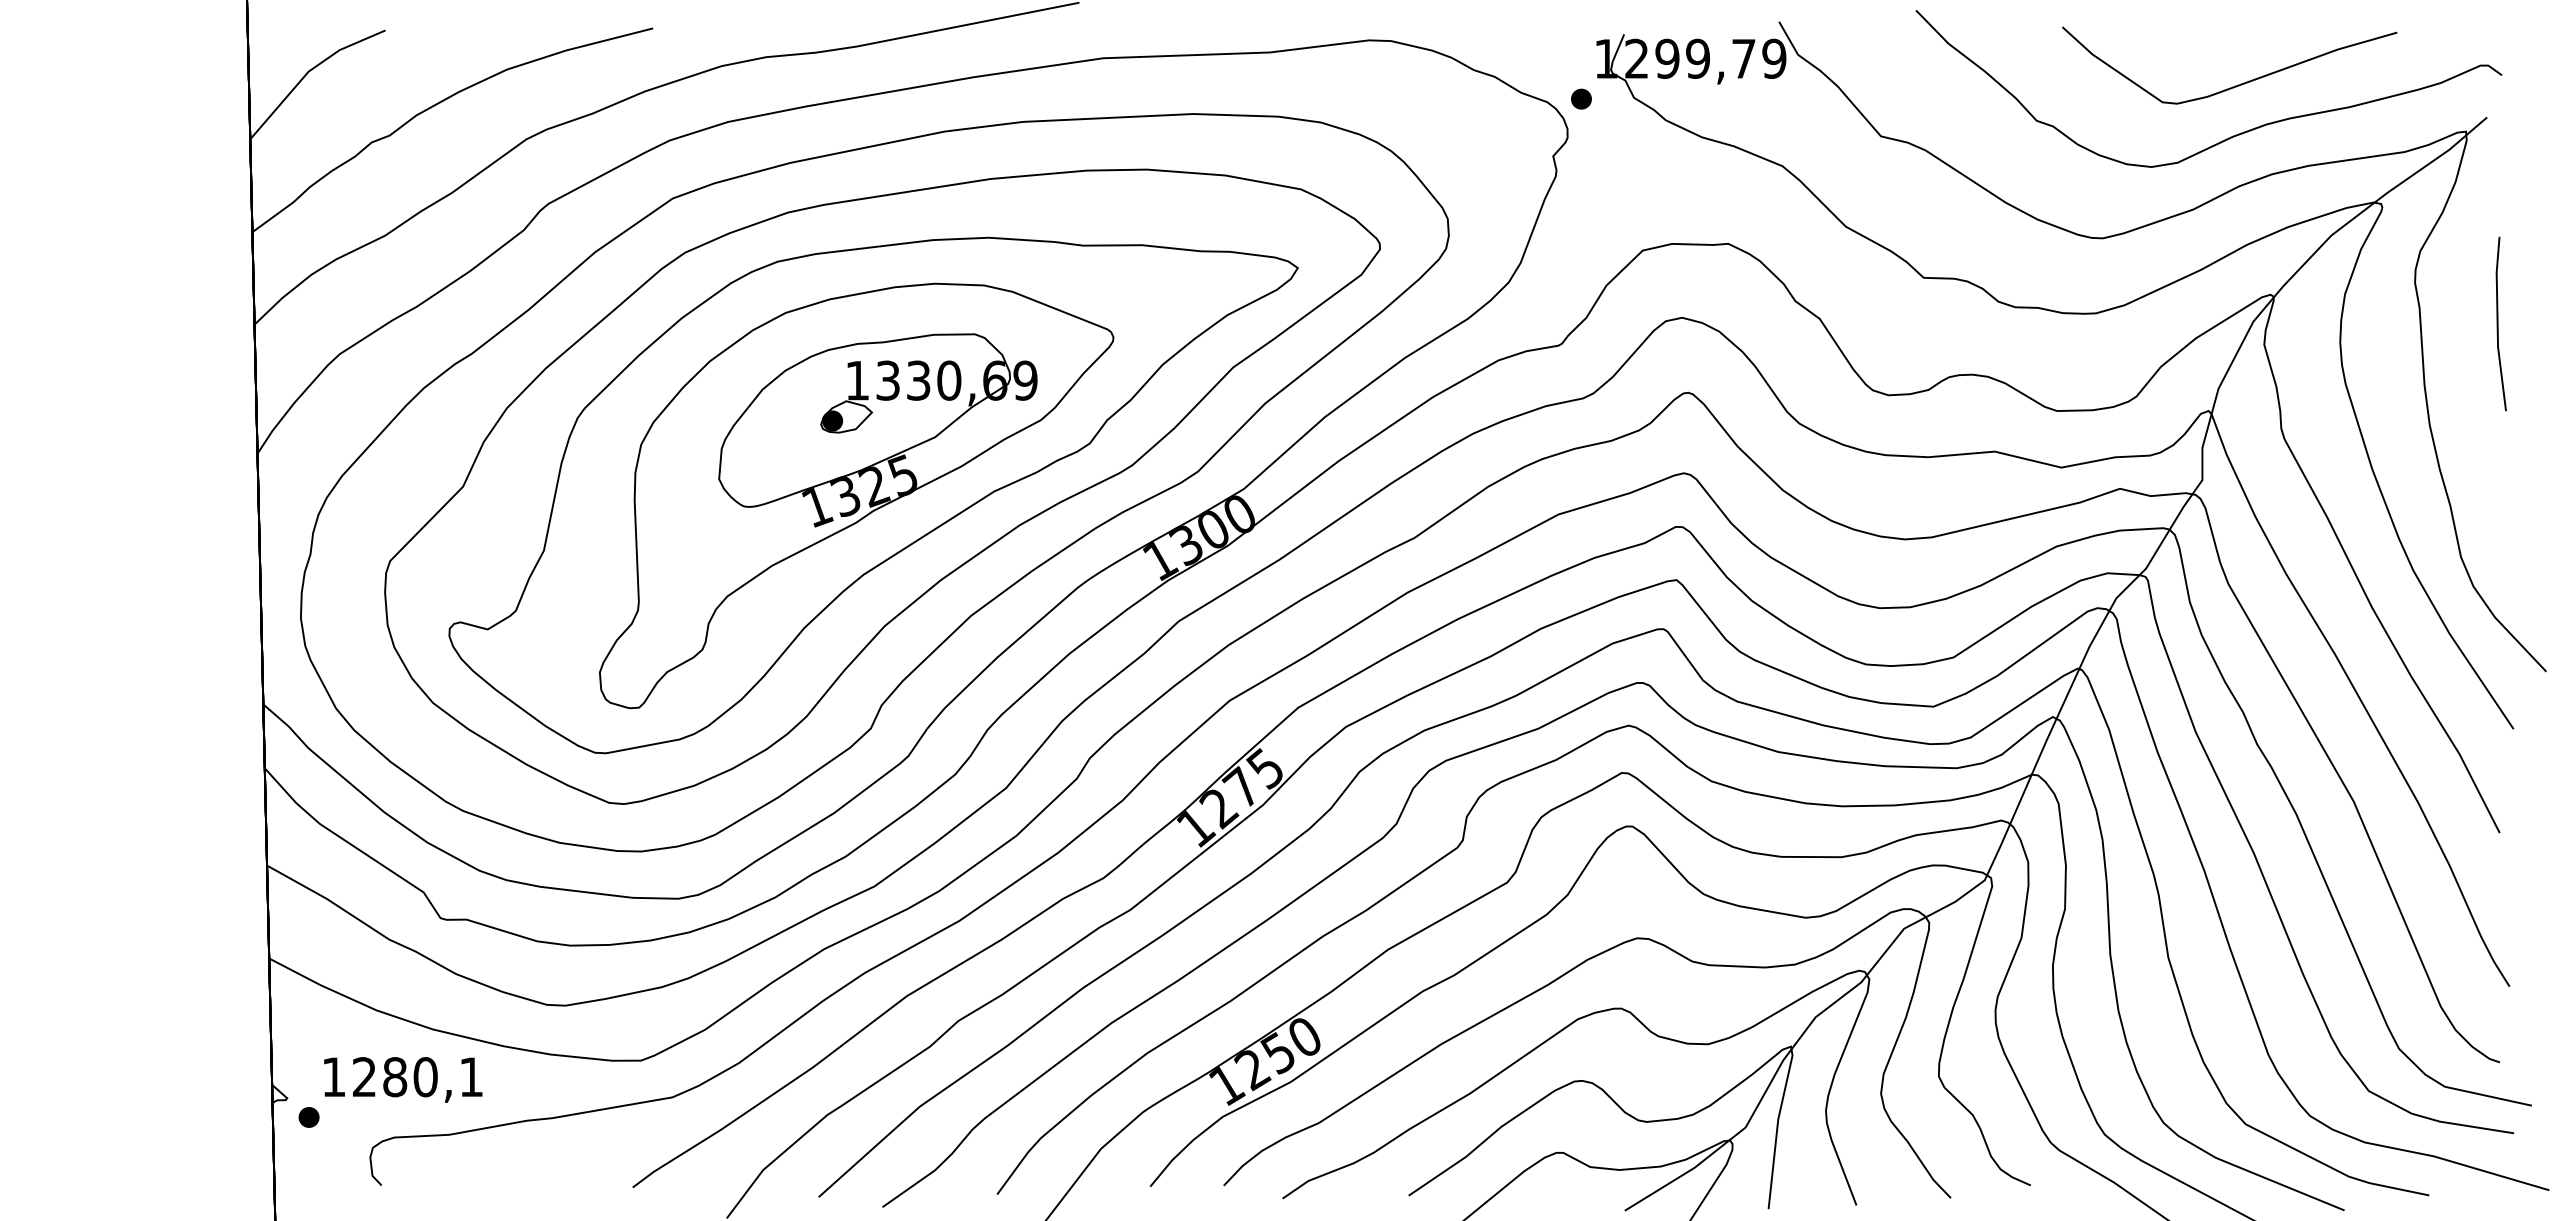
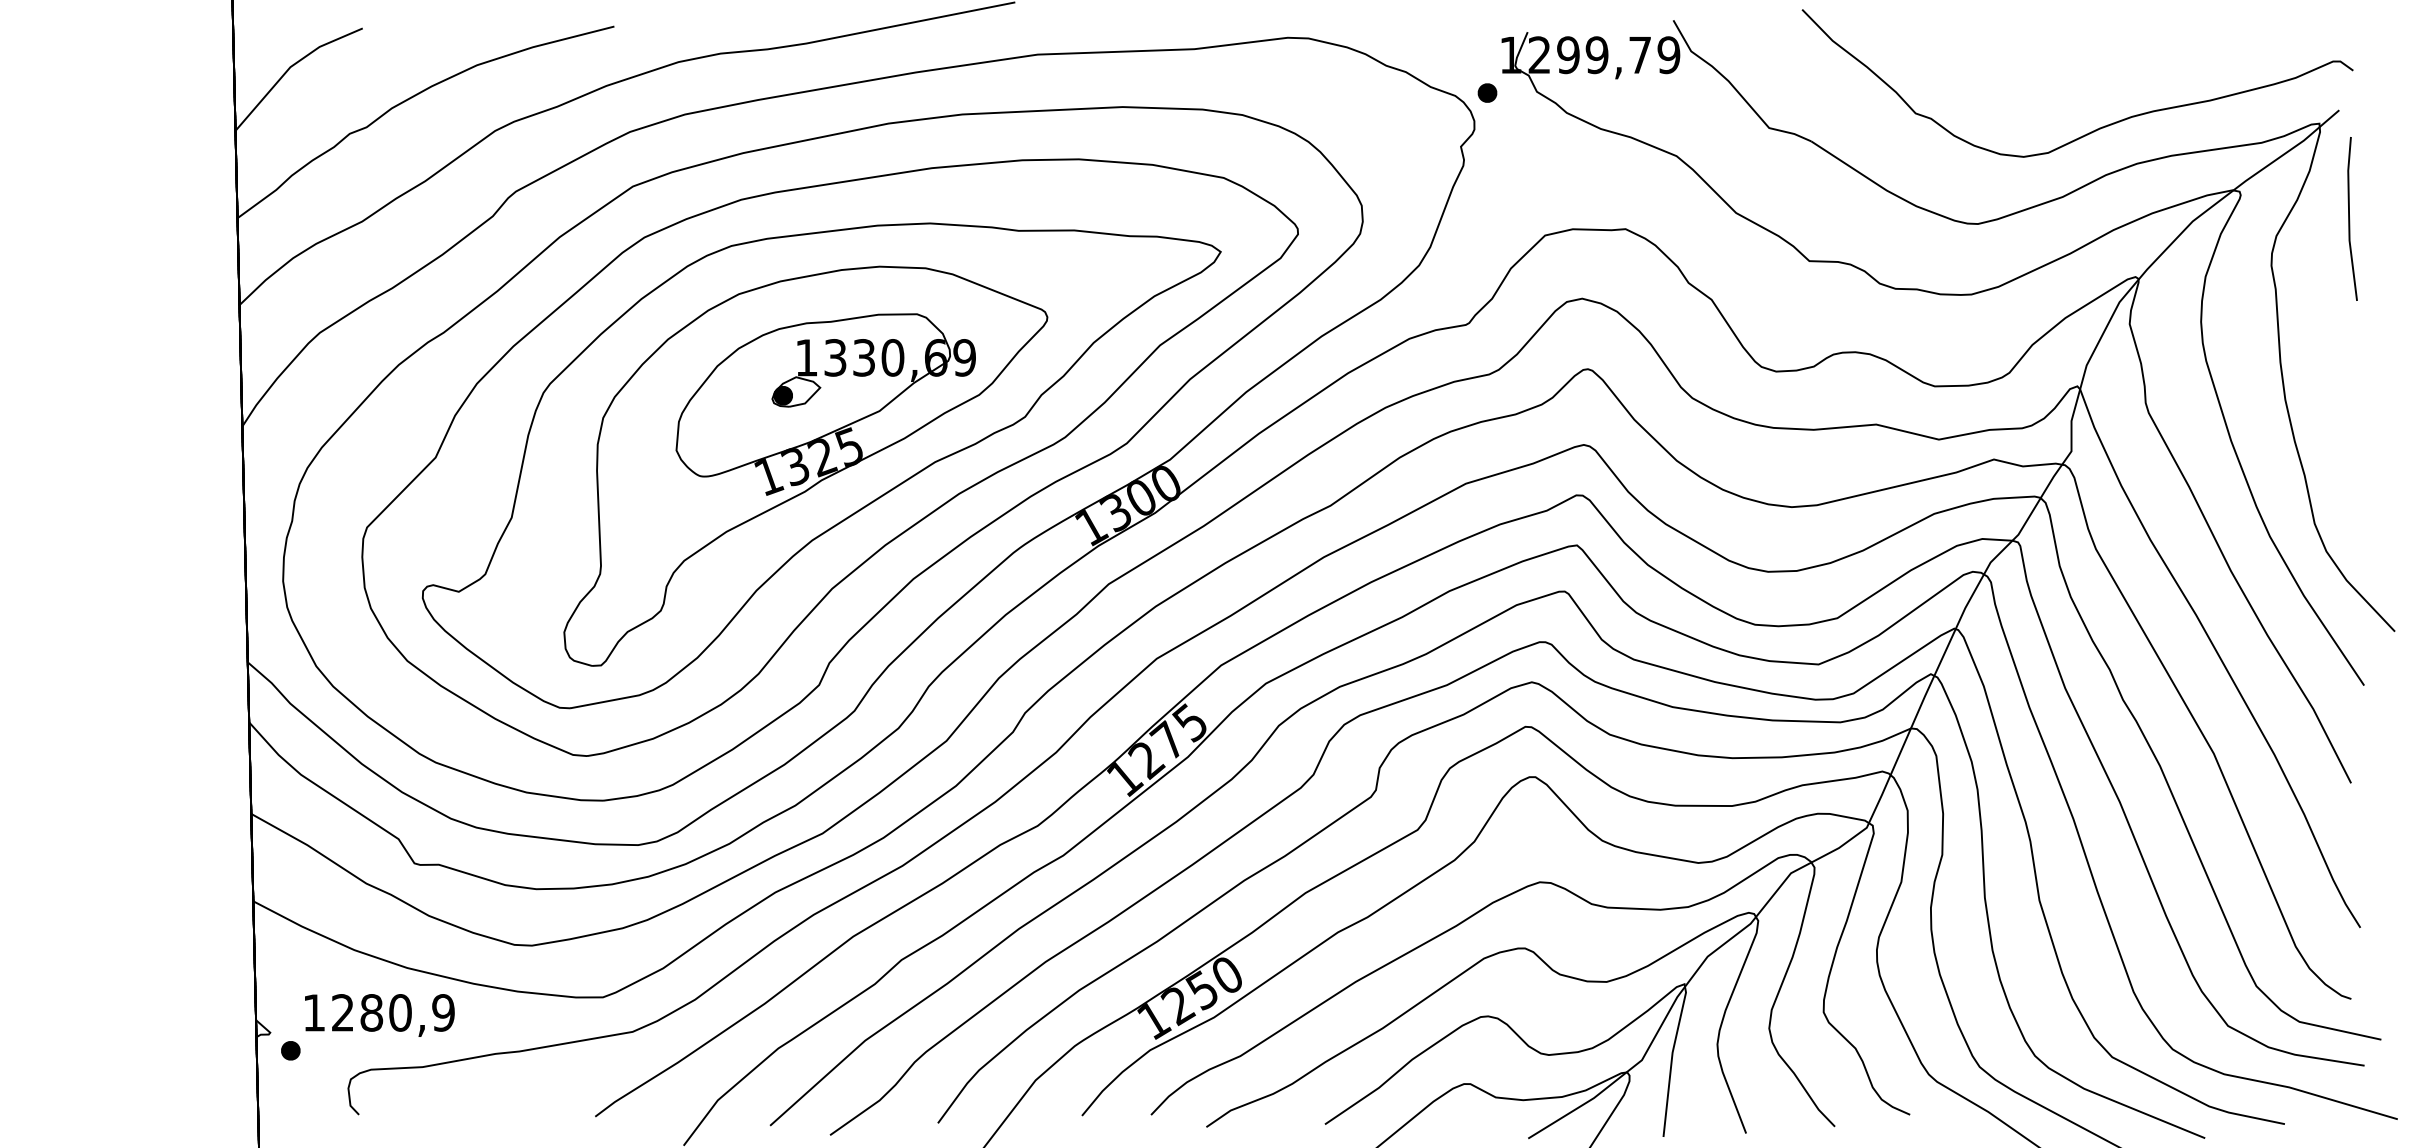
curve: (2235, 85) -> (2102, 80), removed
line: (2498, 323) -> (2349, 218), moved
text: (471, 1077) -> (443, 1013), 1280,1 -> 1280,9

